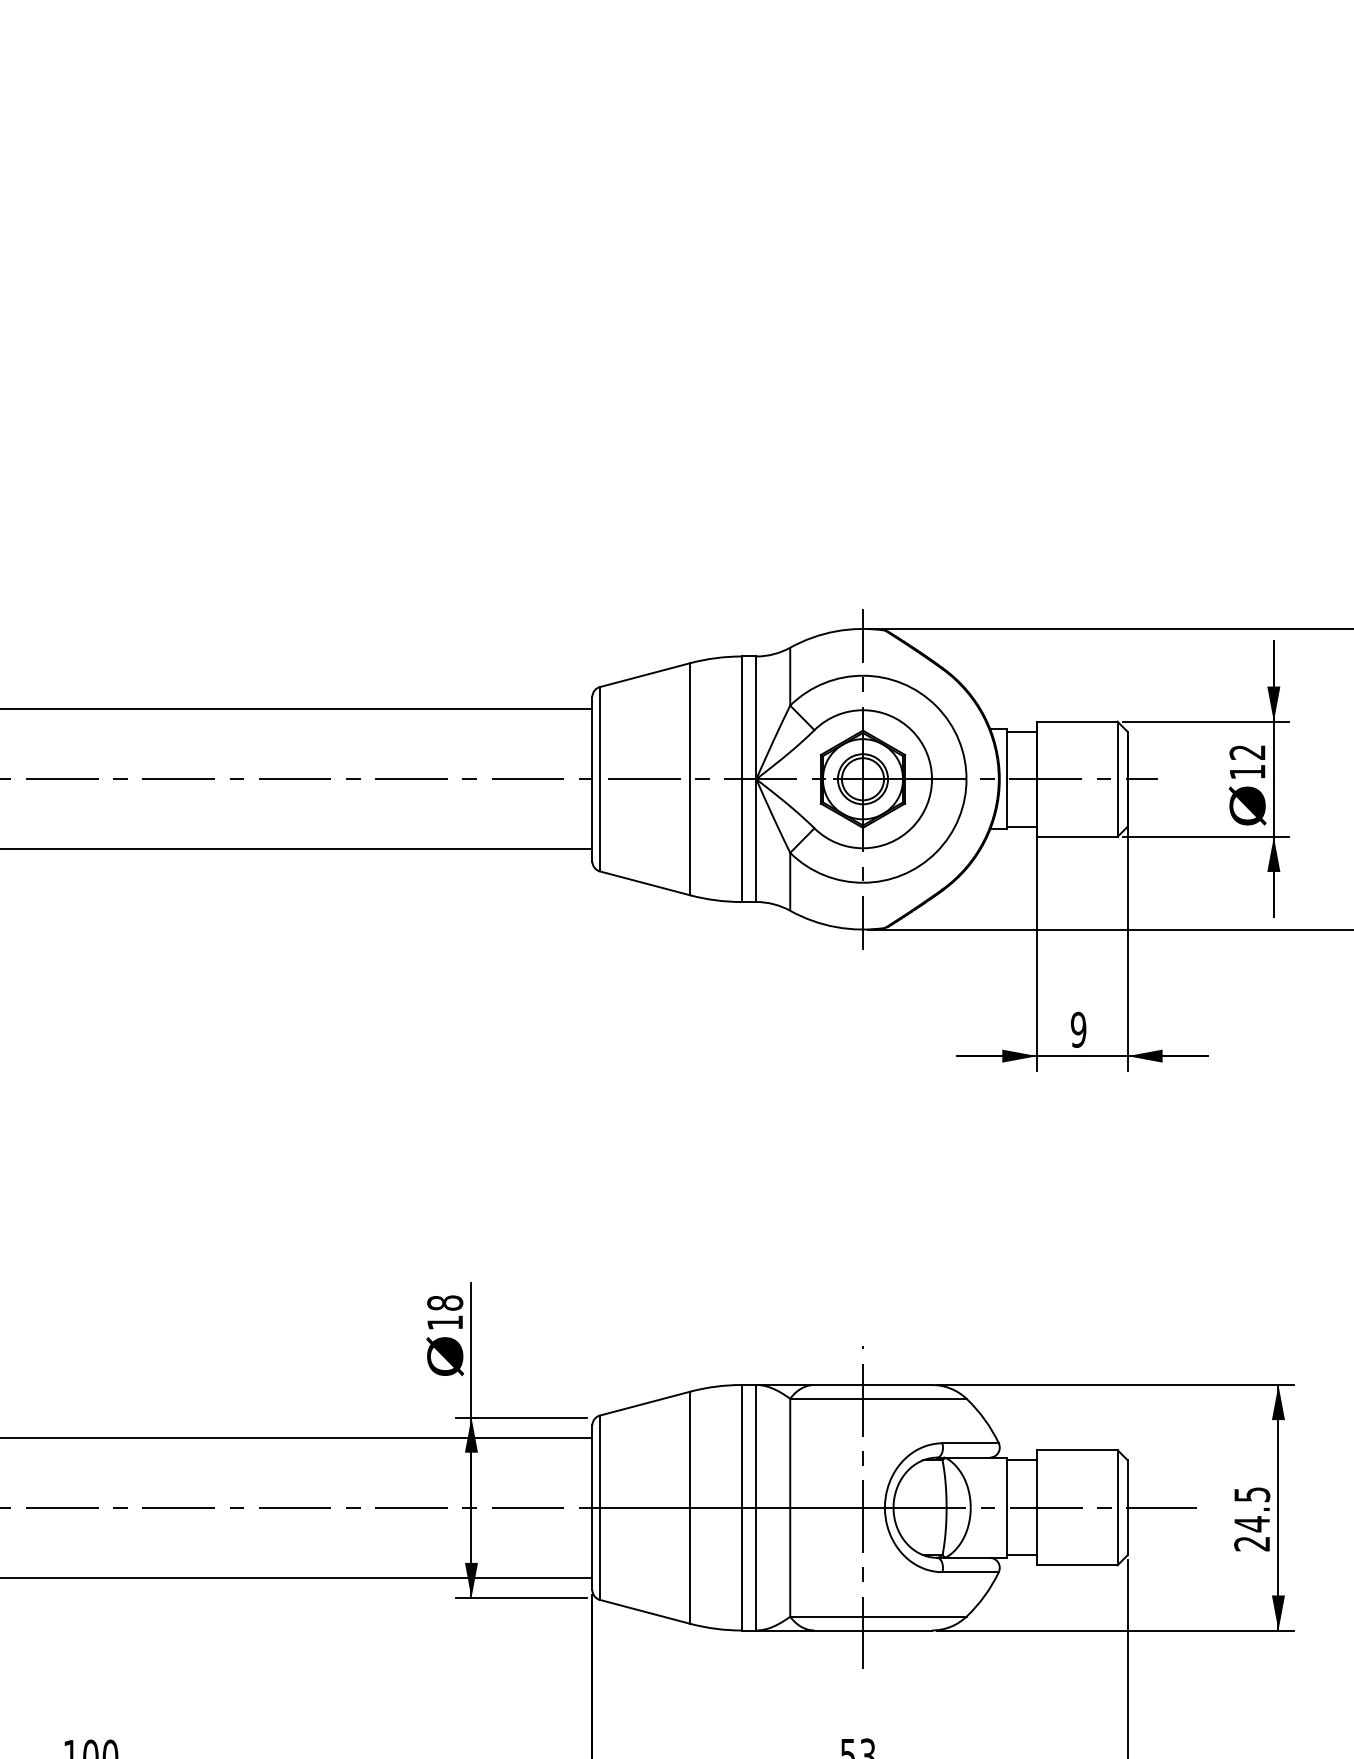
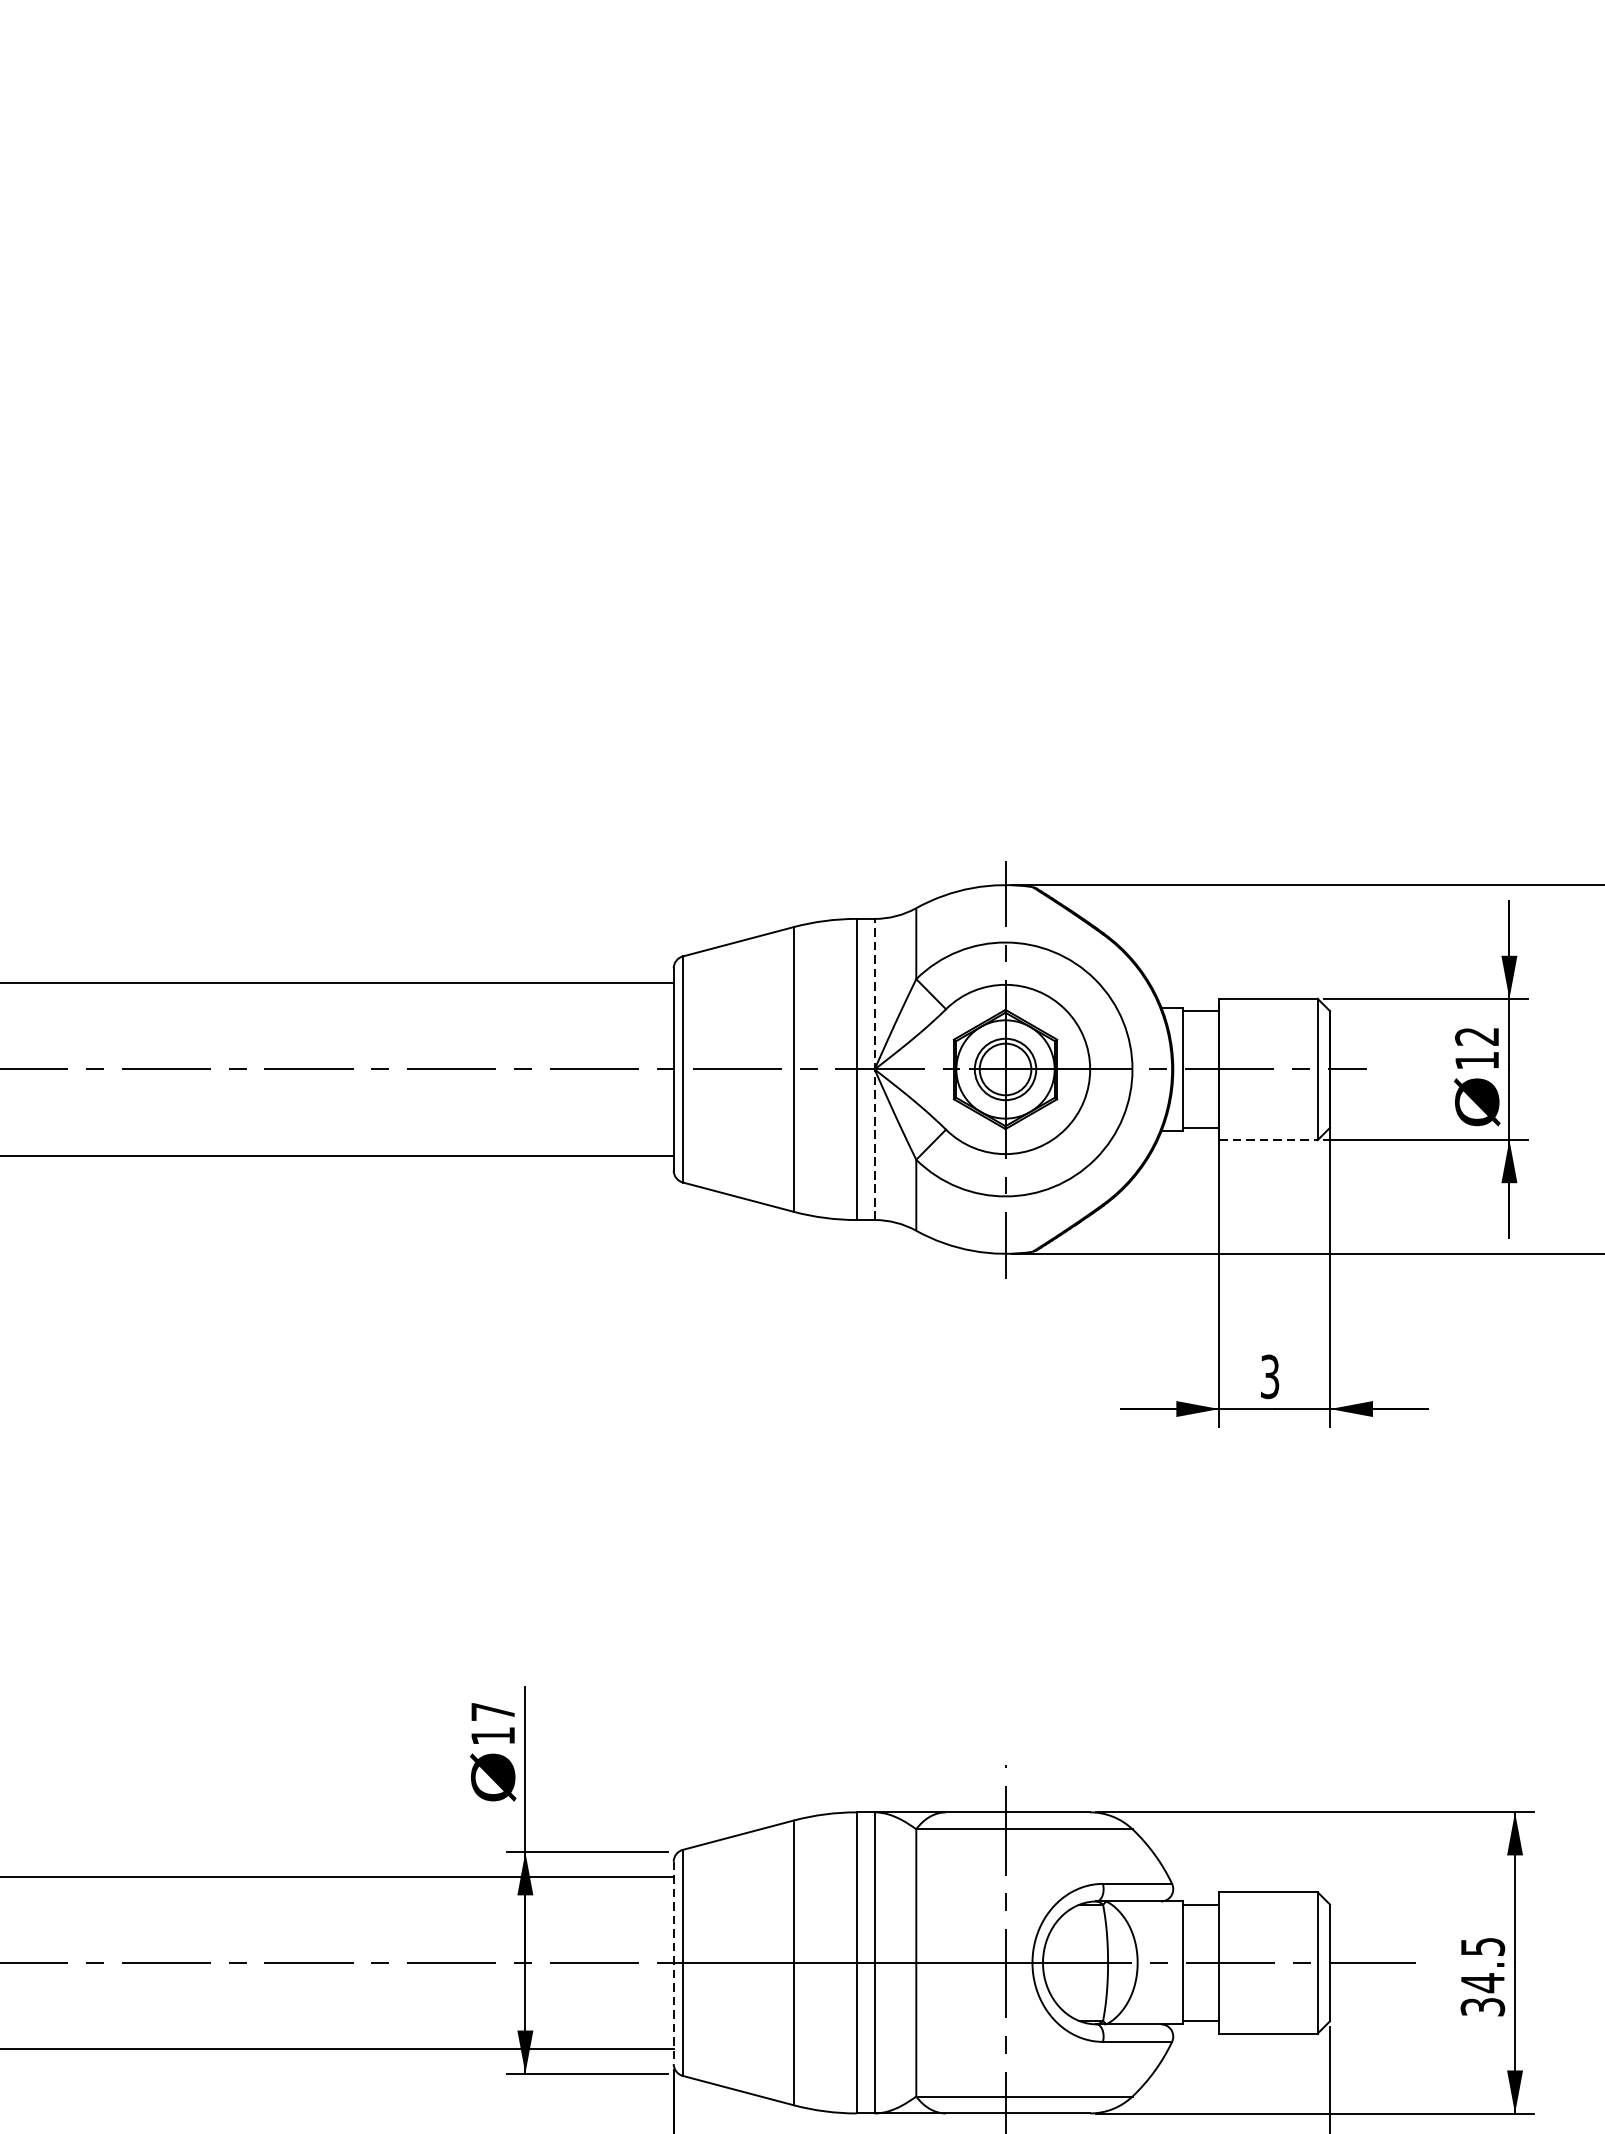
line: (756, 779) -> (874, 1069), solid -> dashed
line: (1077, 836) -> (1268, 1139), solid -> dashed
text: (1078, 1029) -> (1269, 1376), 9 -> 3
text: (445, 1302) -> (493, 1711), 18 -> 17
line: (592, 1508) -> (673, 1963), solid -> dashed
text: (1252, 1543) -> (1483, 2006), 24.5 -> 34.5

